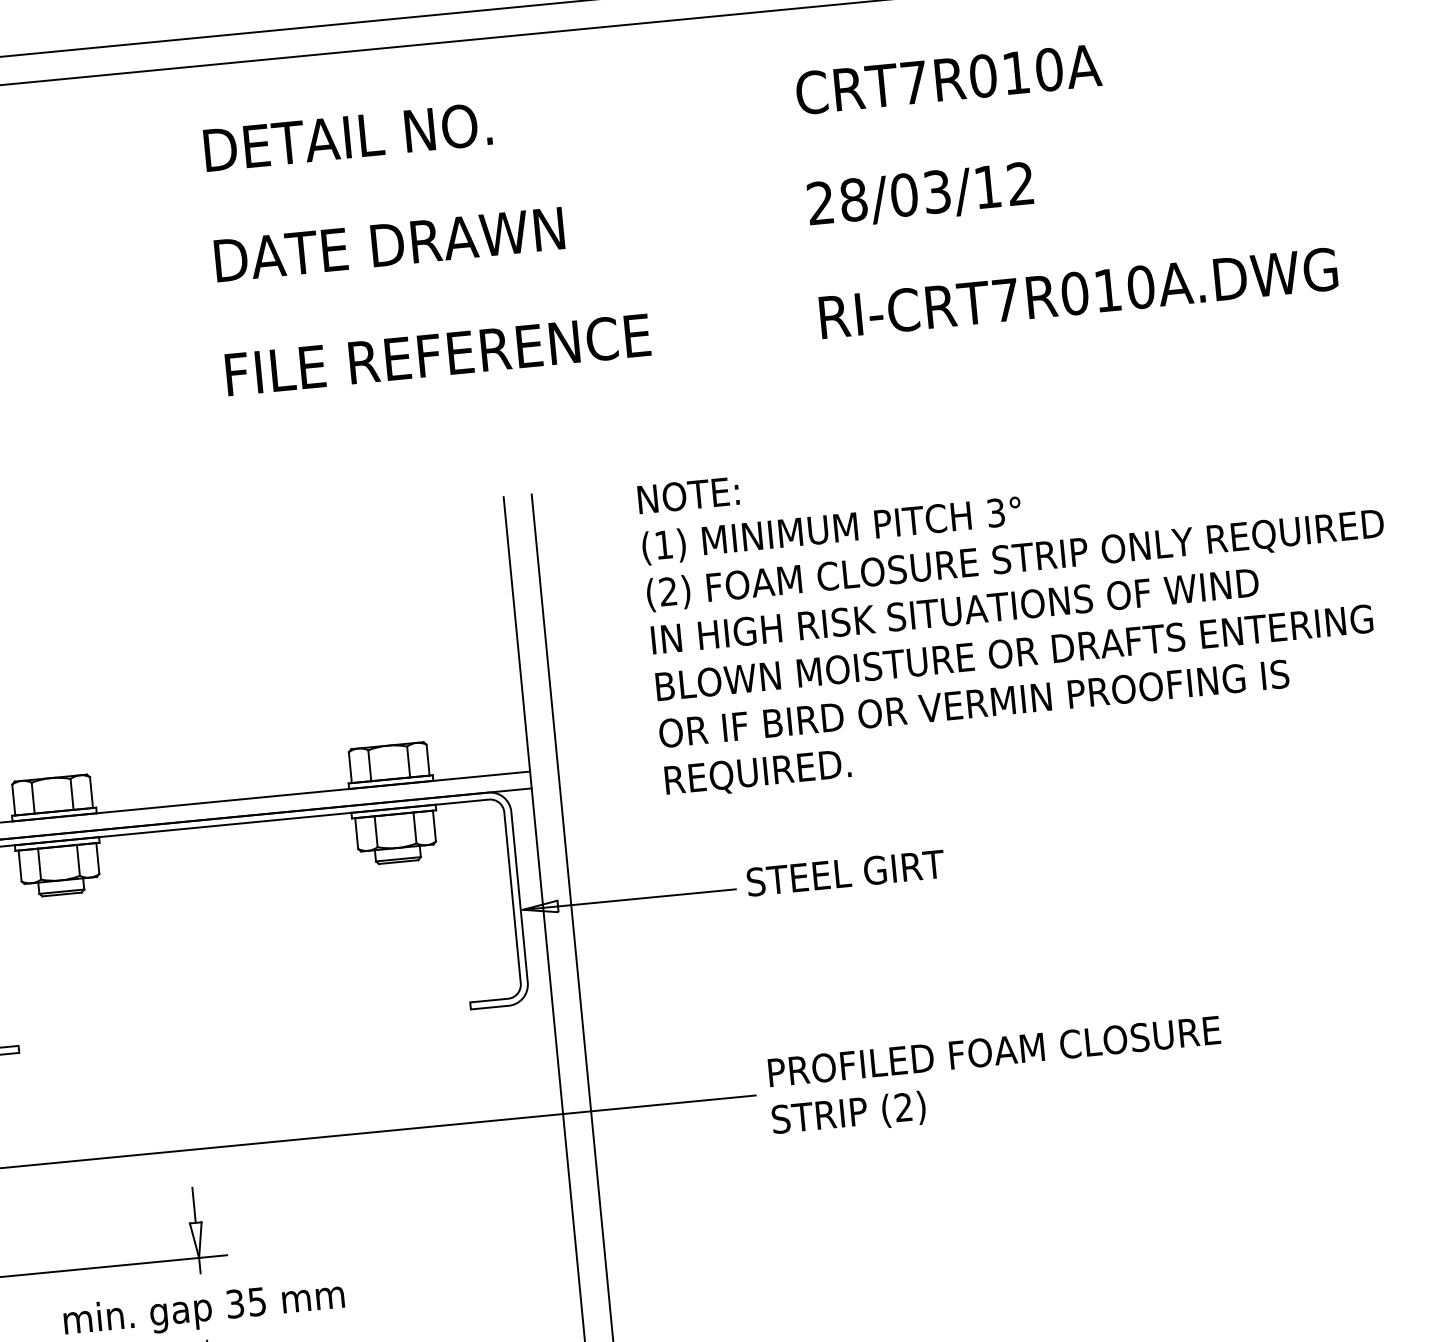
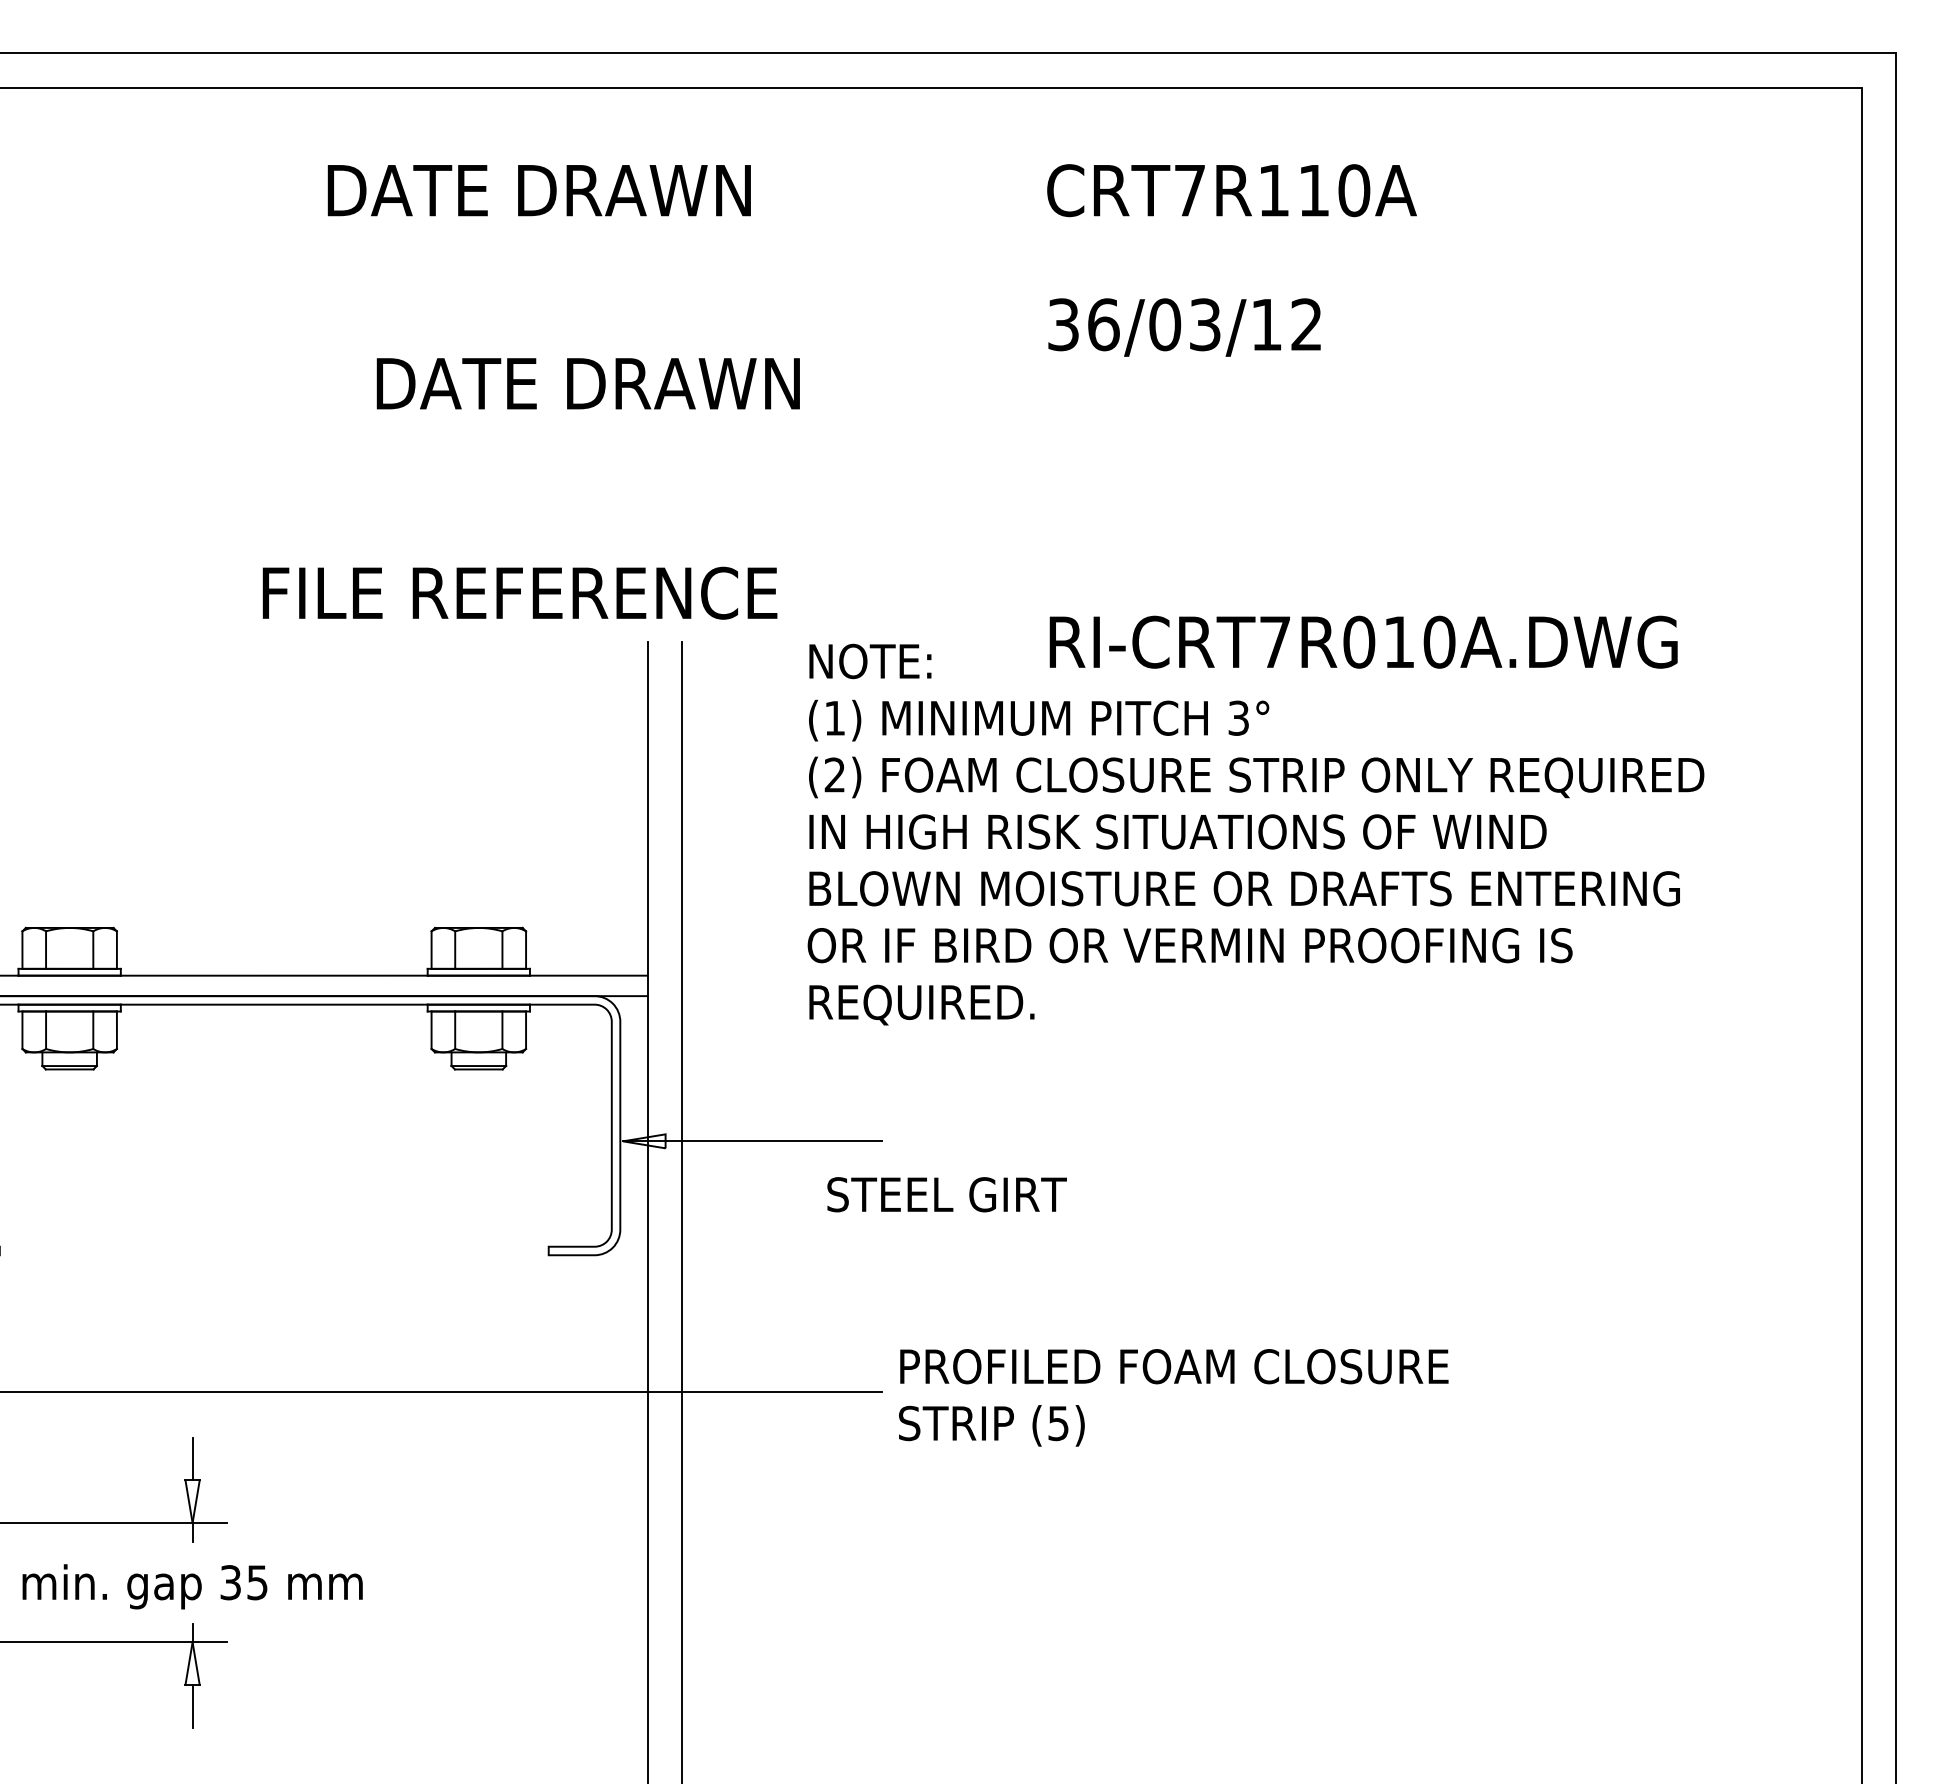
text: (982, 76) -> (1273, 190), CRT7R010A -> CRT7R110A
text: (396, 132) -> (560, 190), DETAIL NO. -> DATE DRAWN
text: (837, 201) -> (1083, 324), 28/03/12 -> 36/03/12
text: (388, 244) -> (587, 383), moved
text: (1078, 292) -> (1363, 641), moved
text: (437, 354) -> (519, 592), moved
text: (845, 873) -> (946, 1194), moved
text: (903, 1107) -> (1058, 1423), (2) -> (5)

